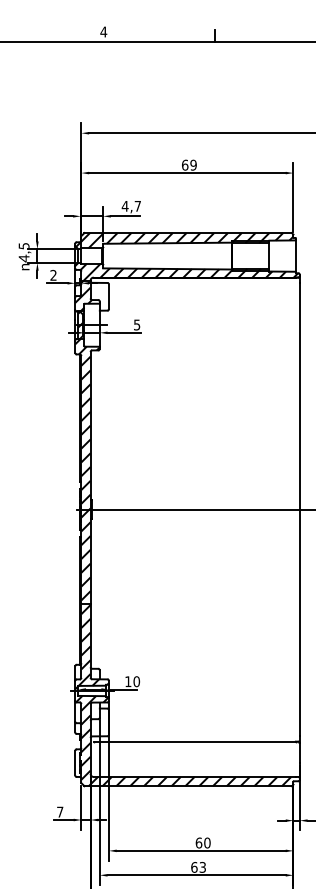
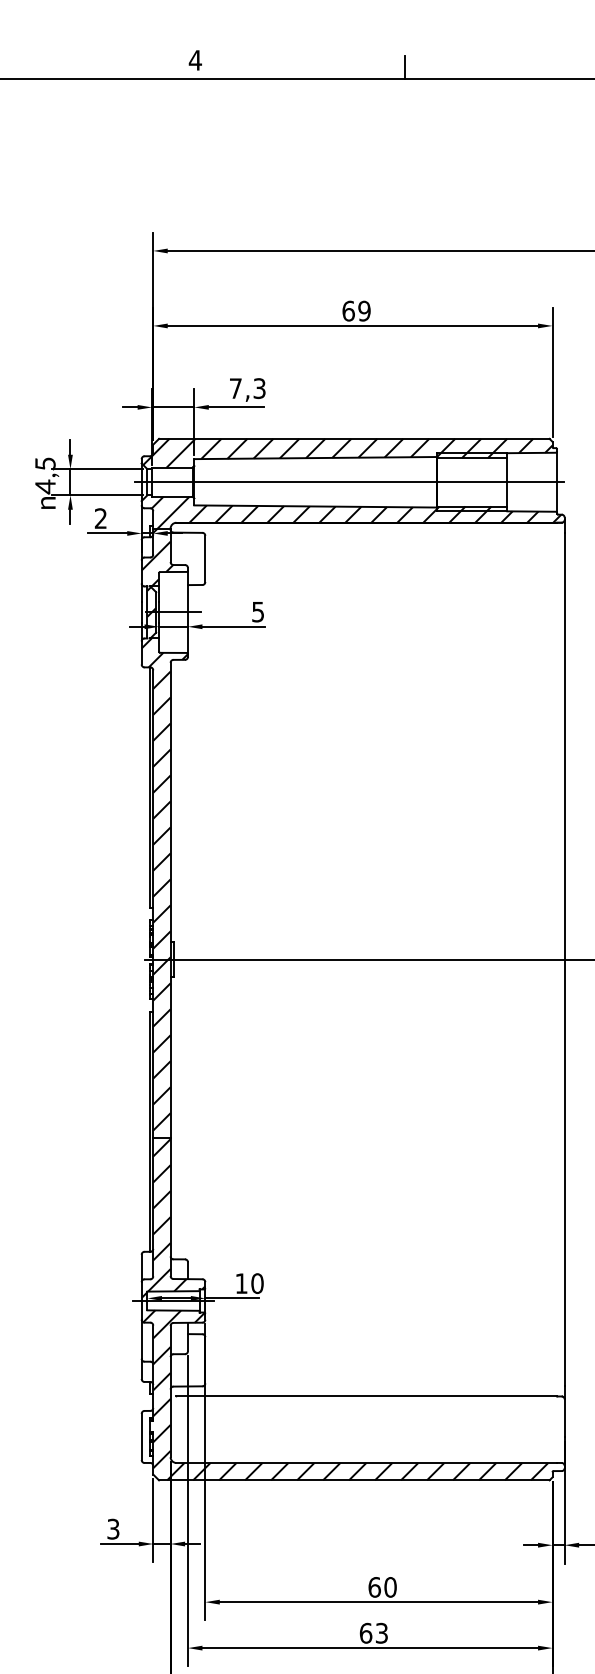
text: (130, 205) -> (245, 387), 4,7 -> 7,3
line: (185, 256) -> (349, 483), added
text: (60, 811) -> (113, 1527), 7 -> 3

